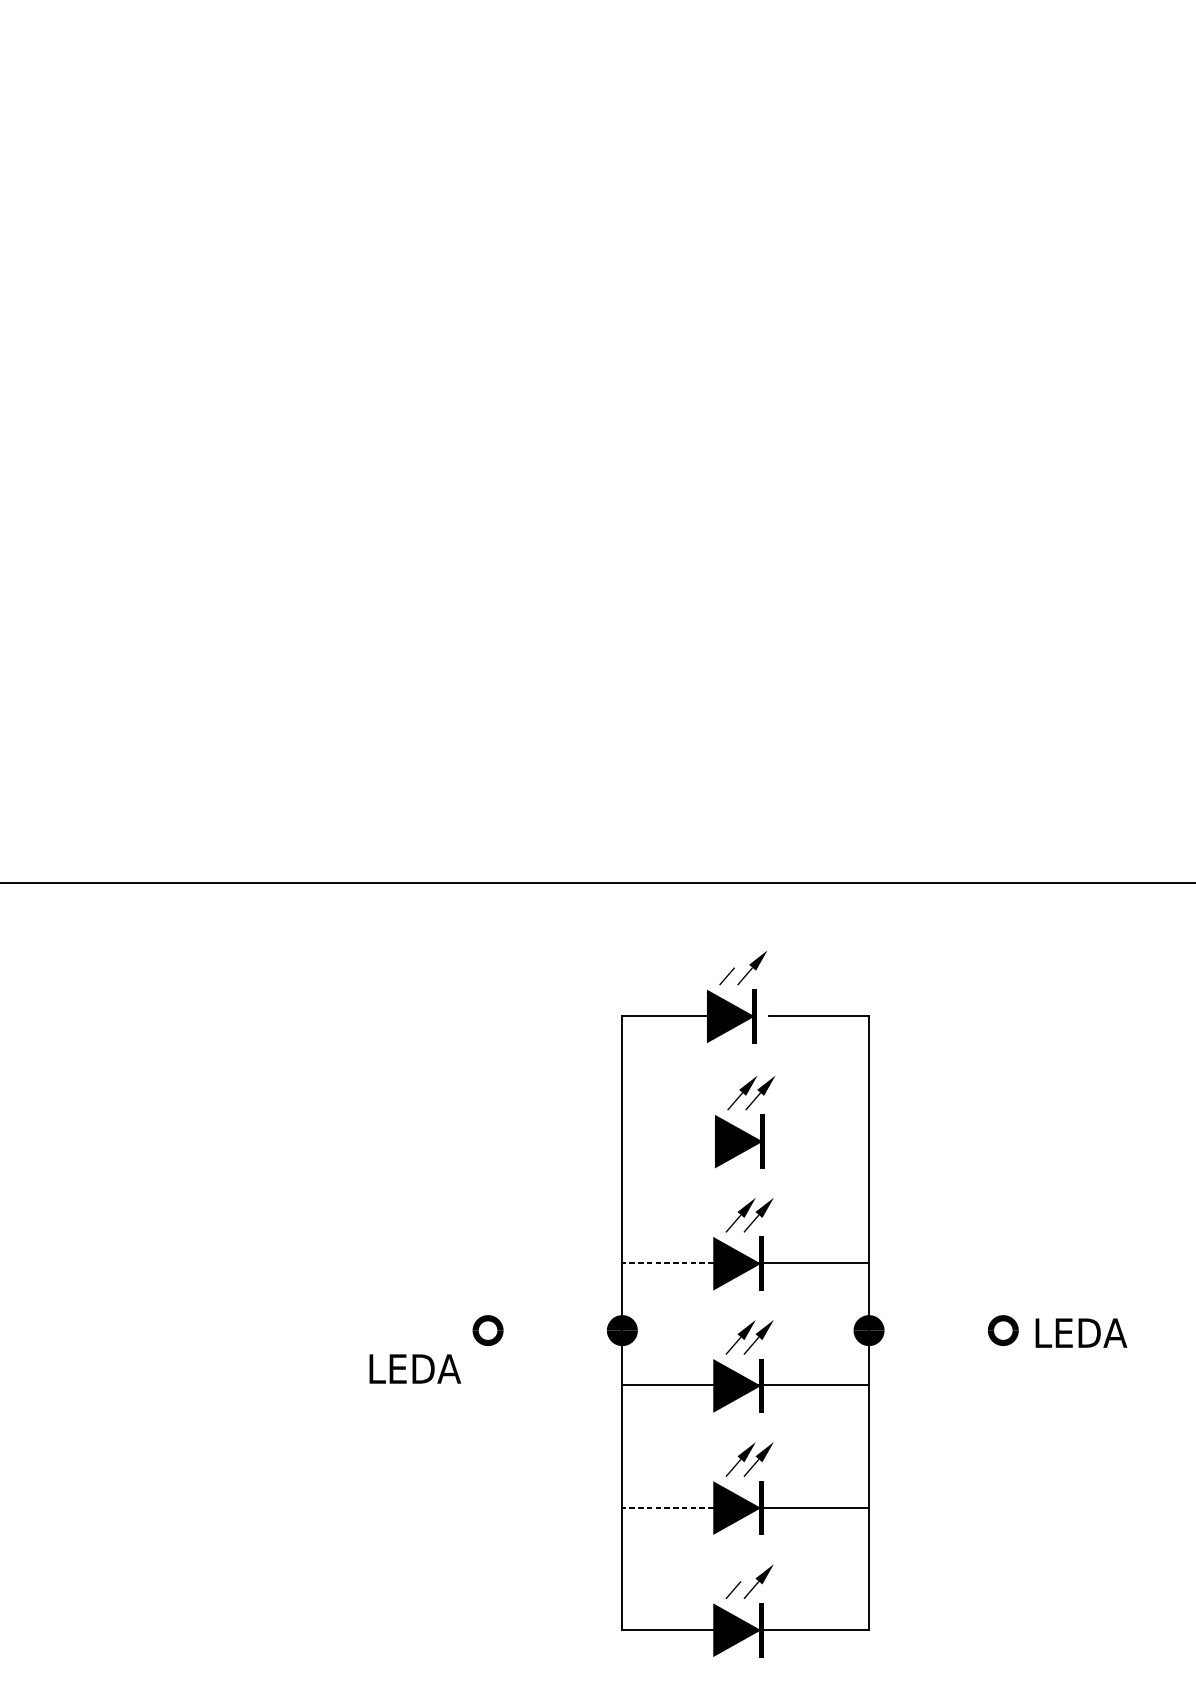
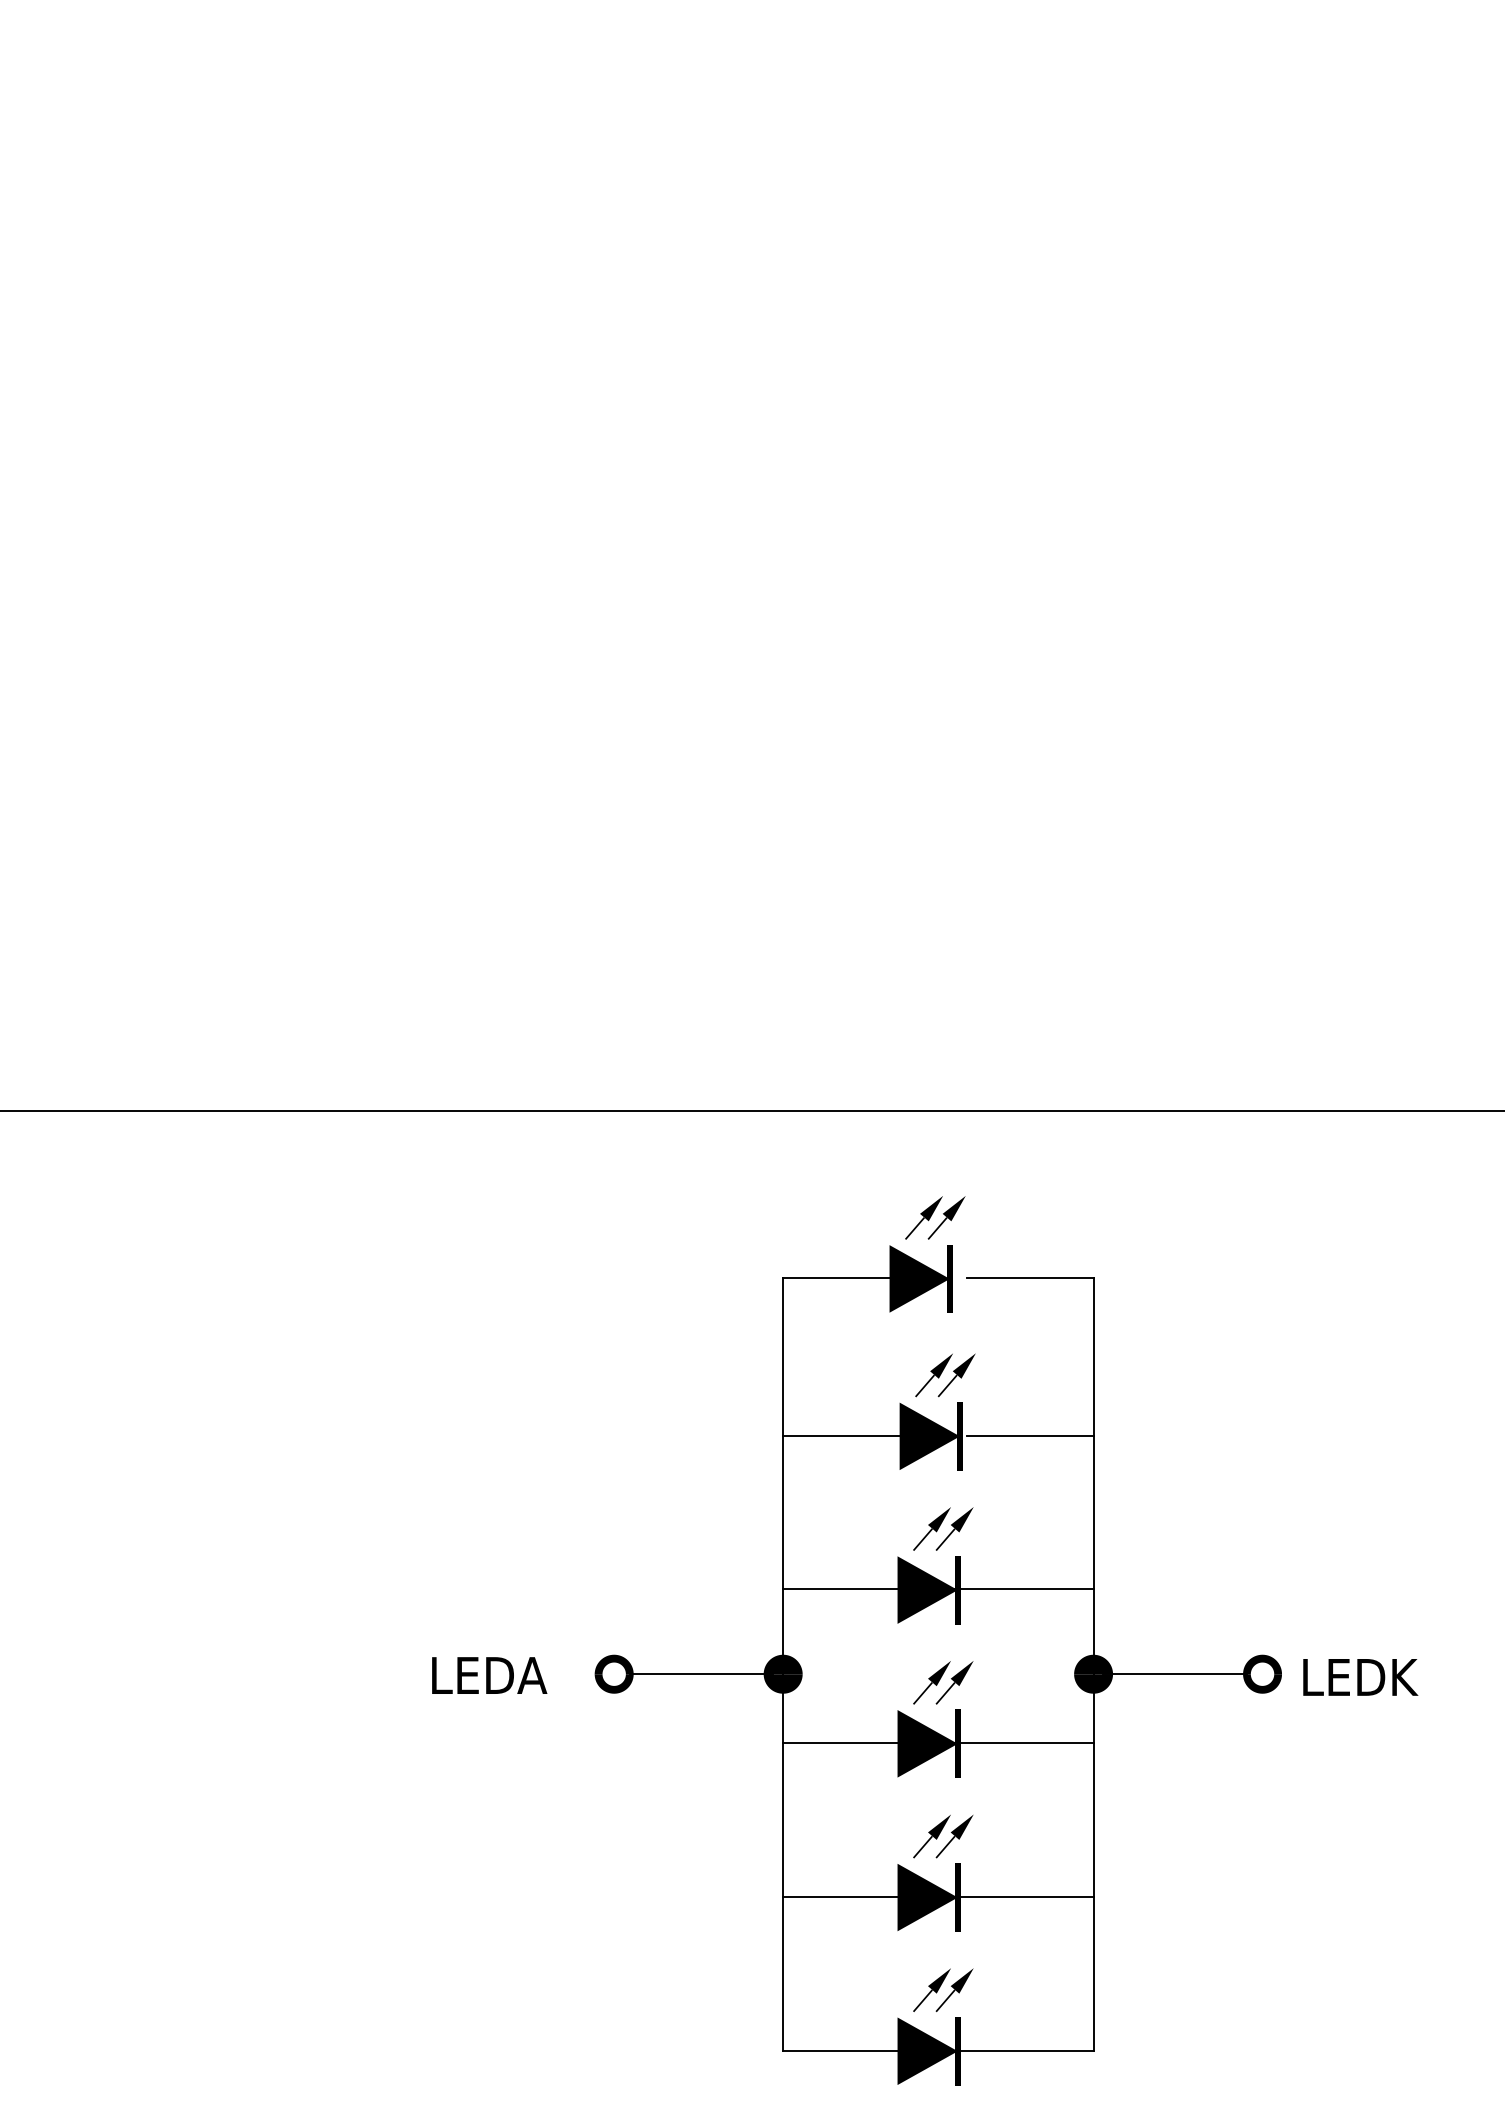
fill: (740, 960) -> (931, 1208), added
line: (675, 1140) -> (849, 1435), added
line: (818, 1140) -> (1030, 1435), added
line: (672, 1263) -> (846, 1589), dashed -> solid
line: (557, 1330) -> (701, 1674), added
line: (933, 1330) -> (1174, 1674), added
text: (1115, 1333) -> (1403, 1677), LEDA -> LEDK
text: (415, 1368) -> (489, 1675), moved
line: (672, 1507) -> (846, 1896), dashed -> solid
fill: (746, 1574) -> (939, 1980), added

